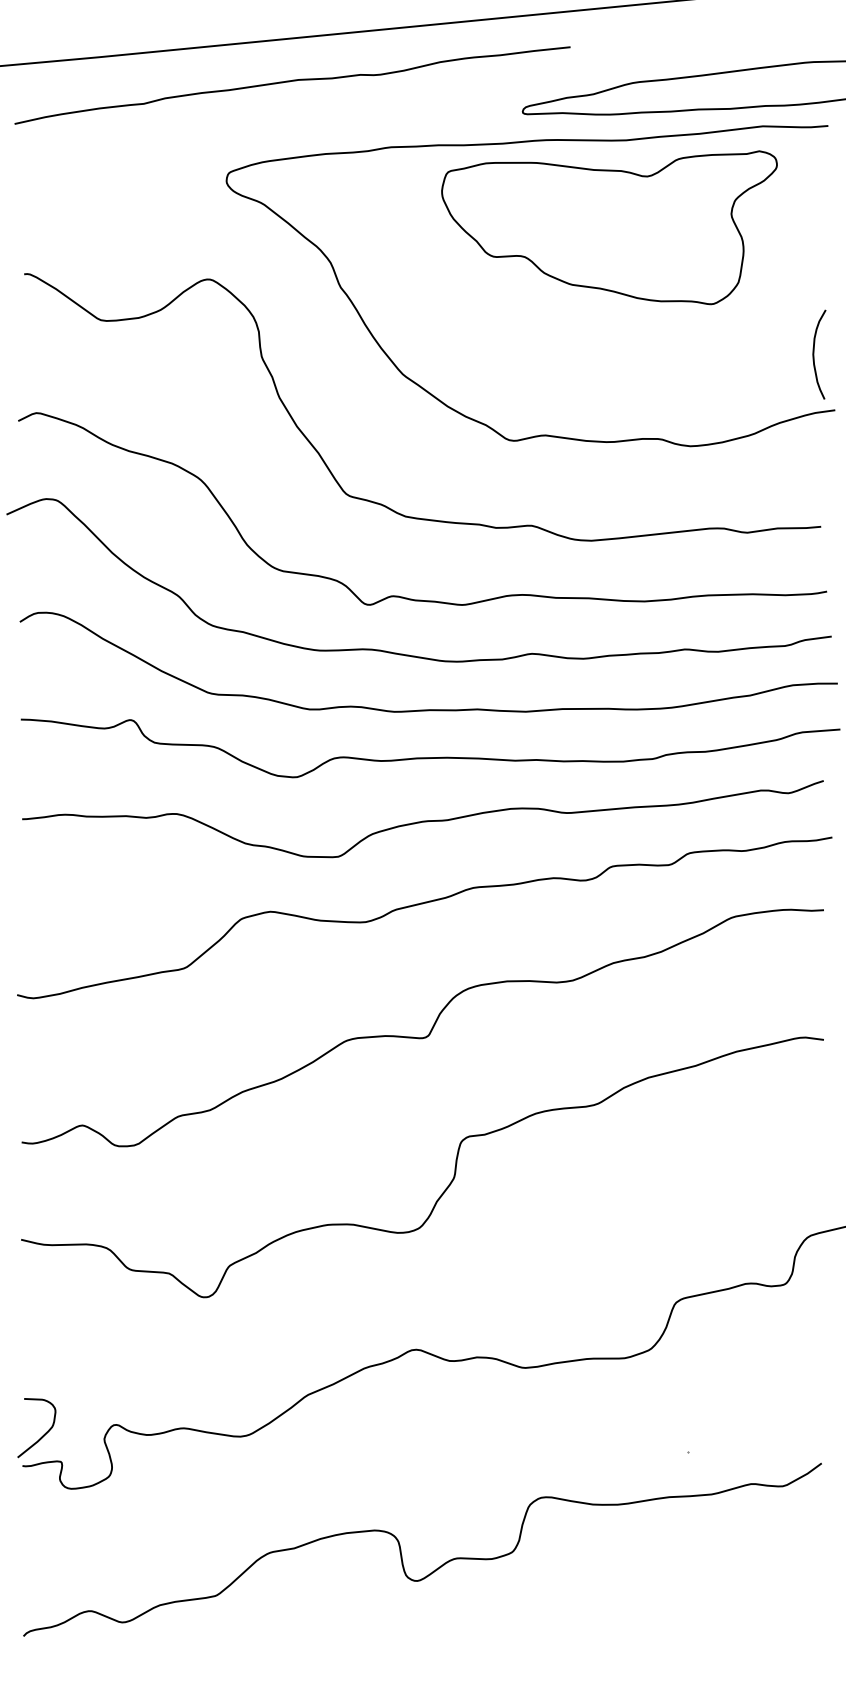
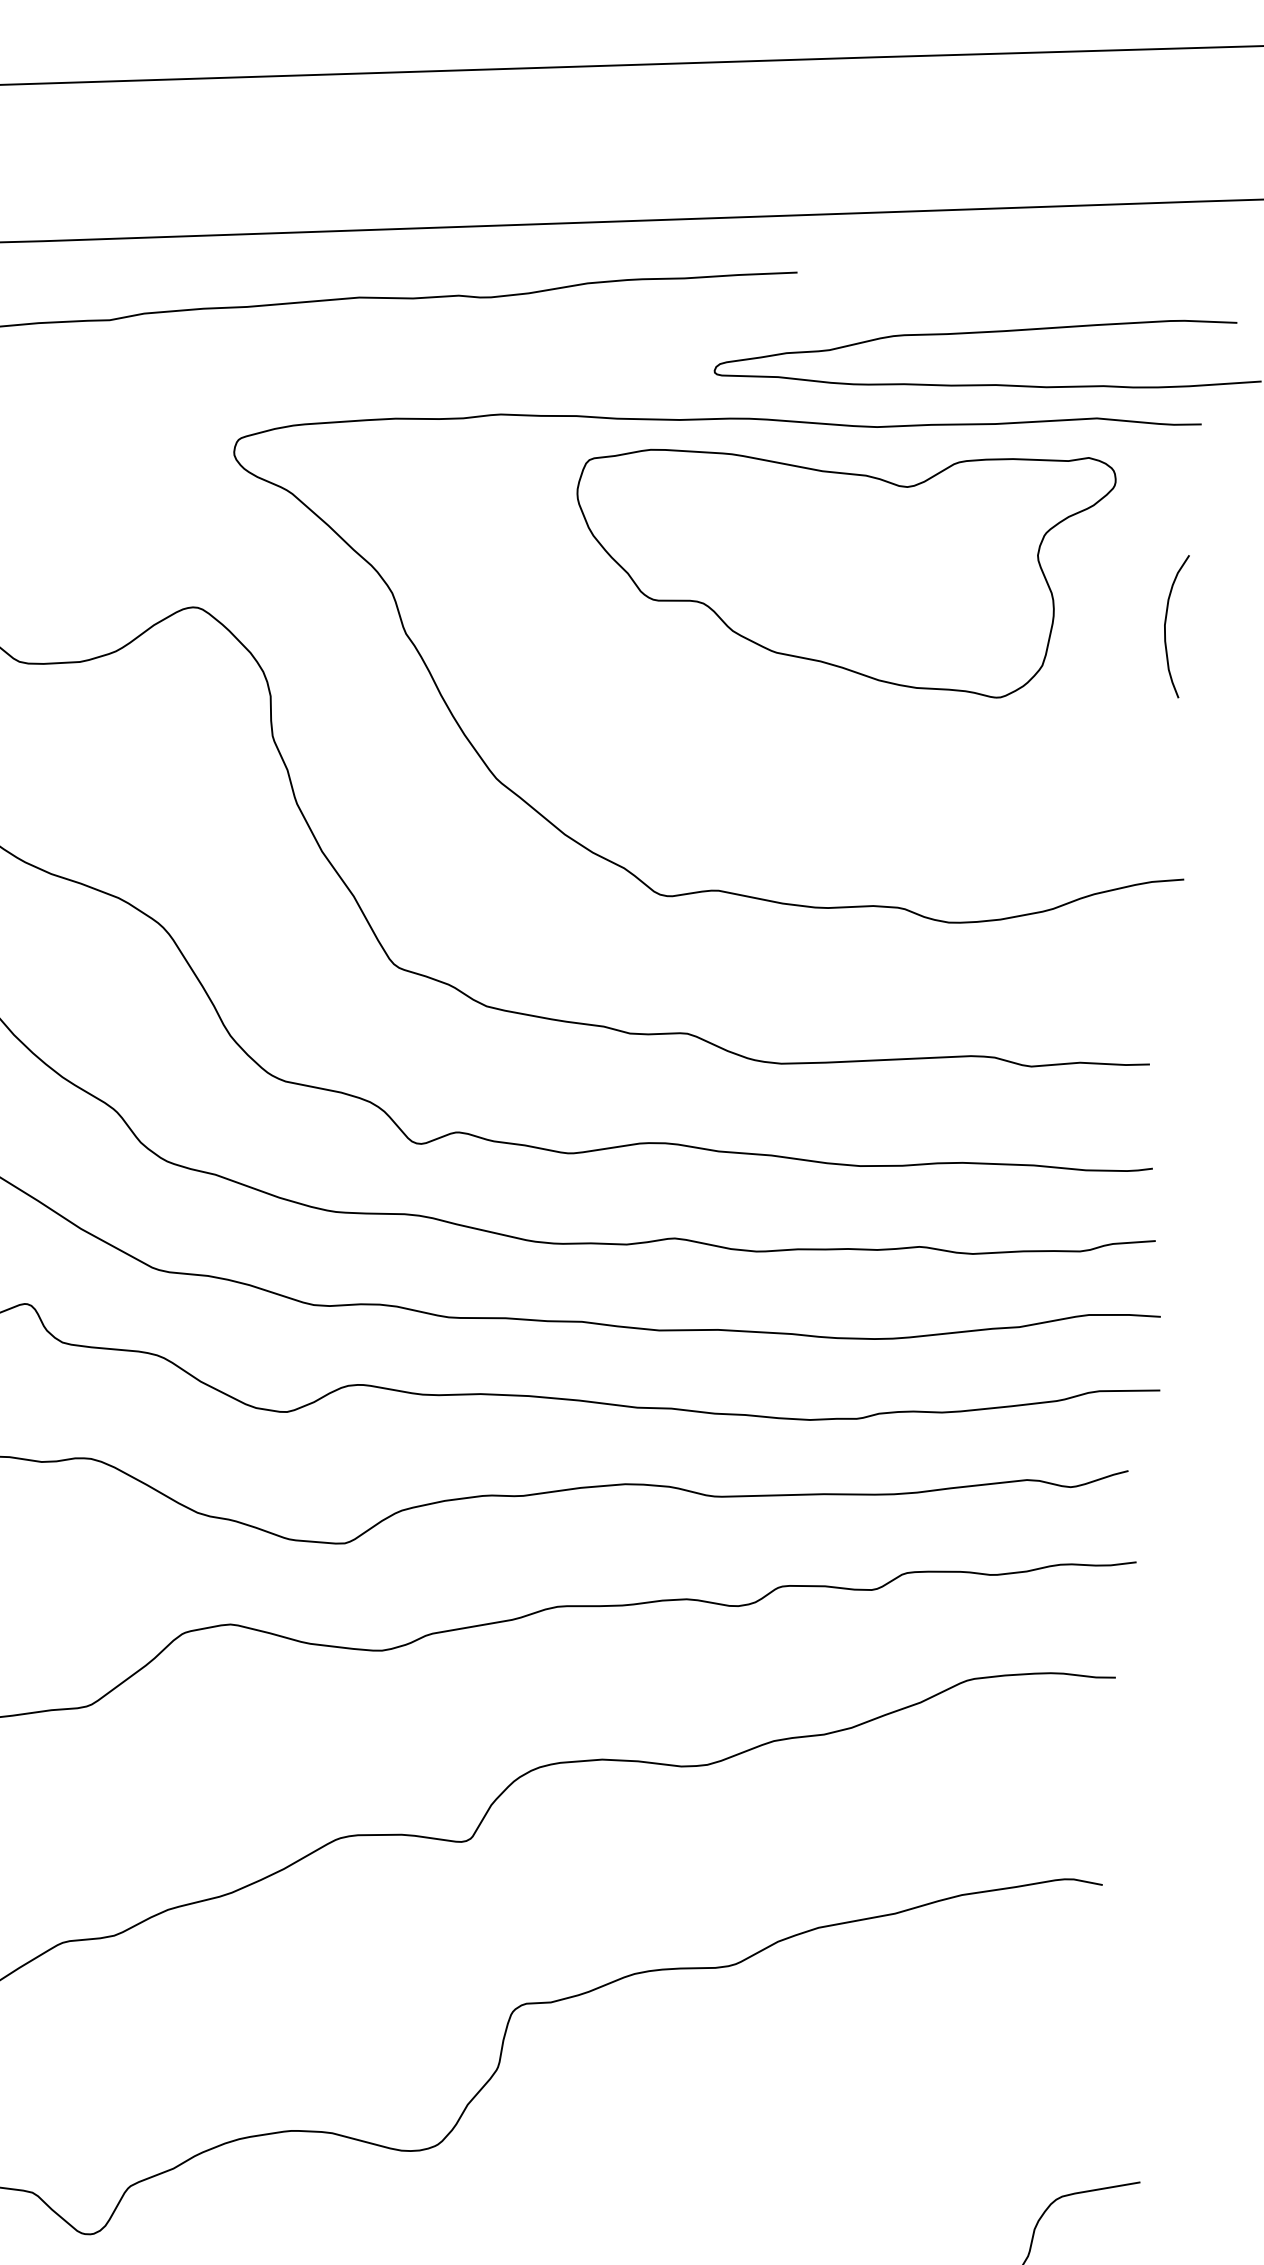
curve: (814, 354) -> (1166, 625), moved

